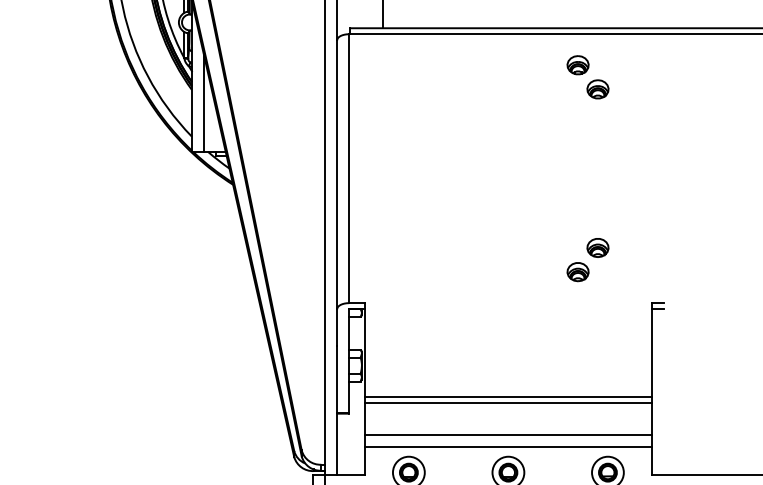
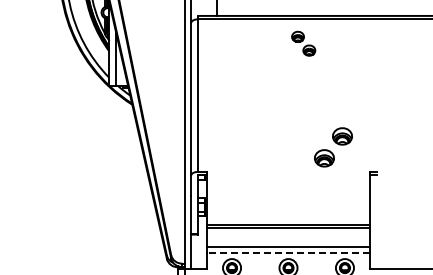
part: (587, 76) -> (303, 43), moved
part: (587, 260) -> (333, 147), size x1.6
line: (508, 446) -> (288, 253), solid -> dashed

